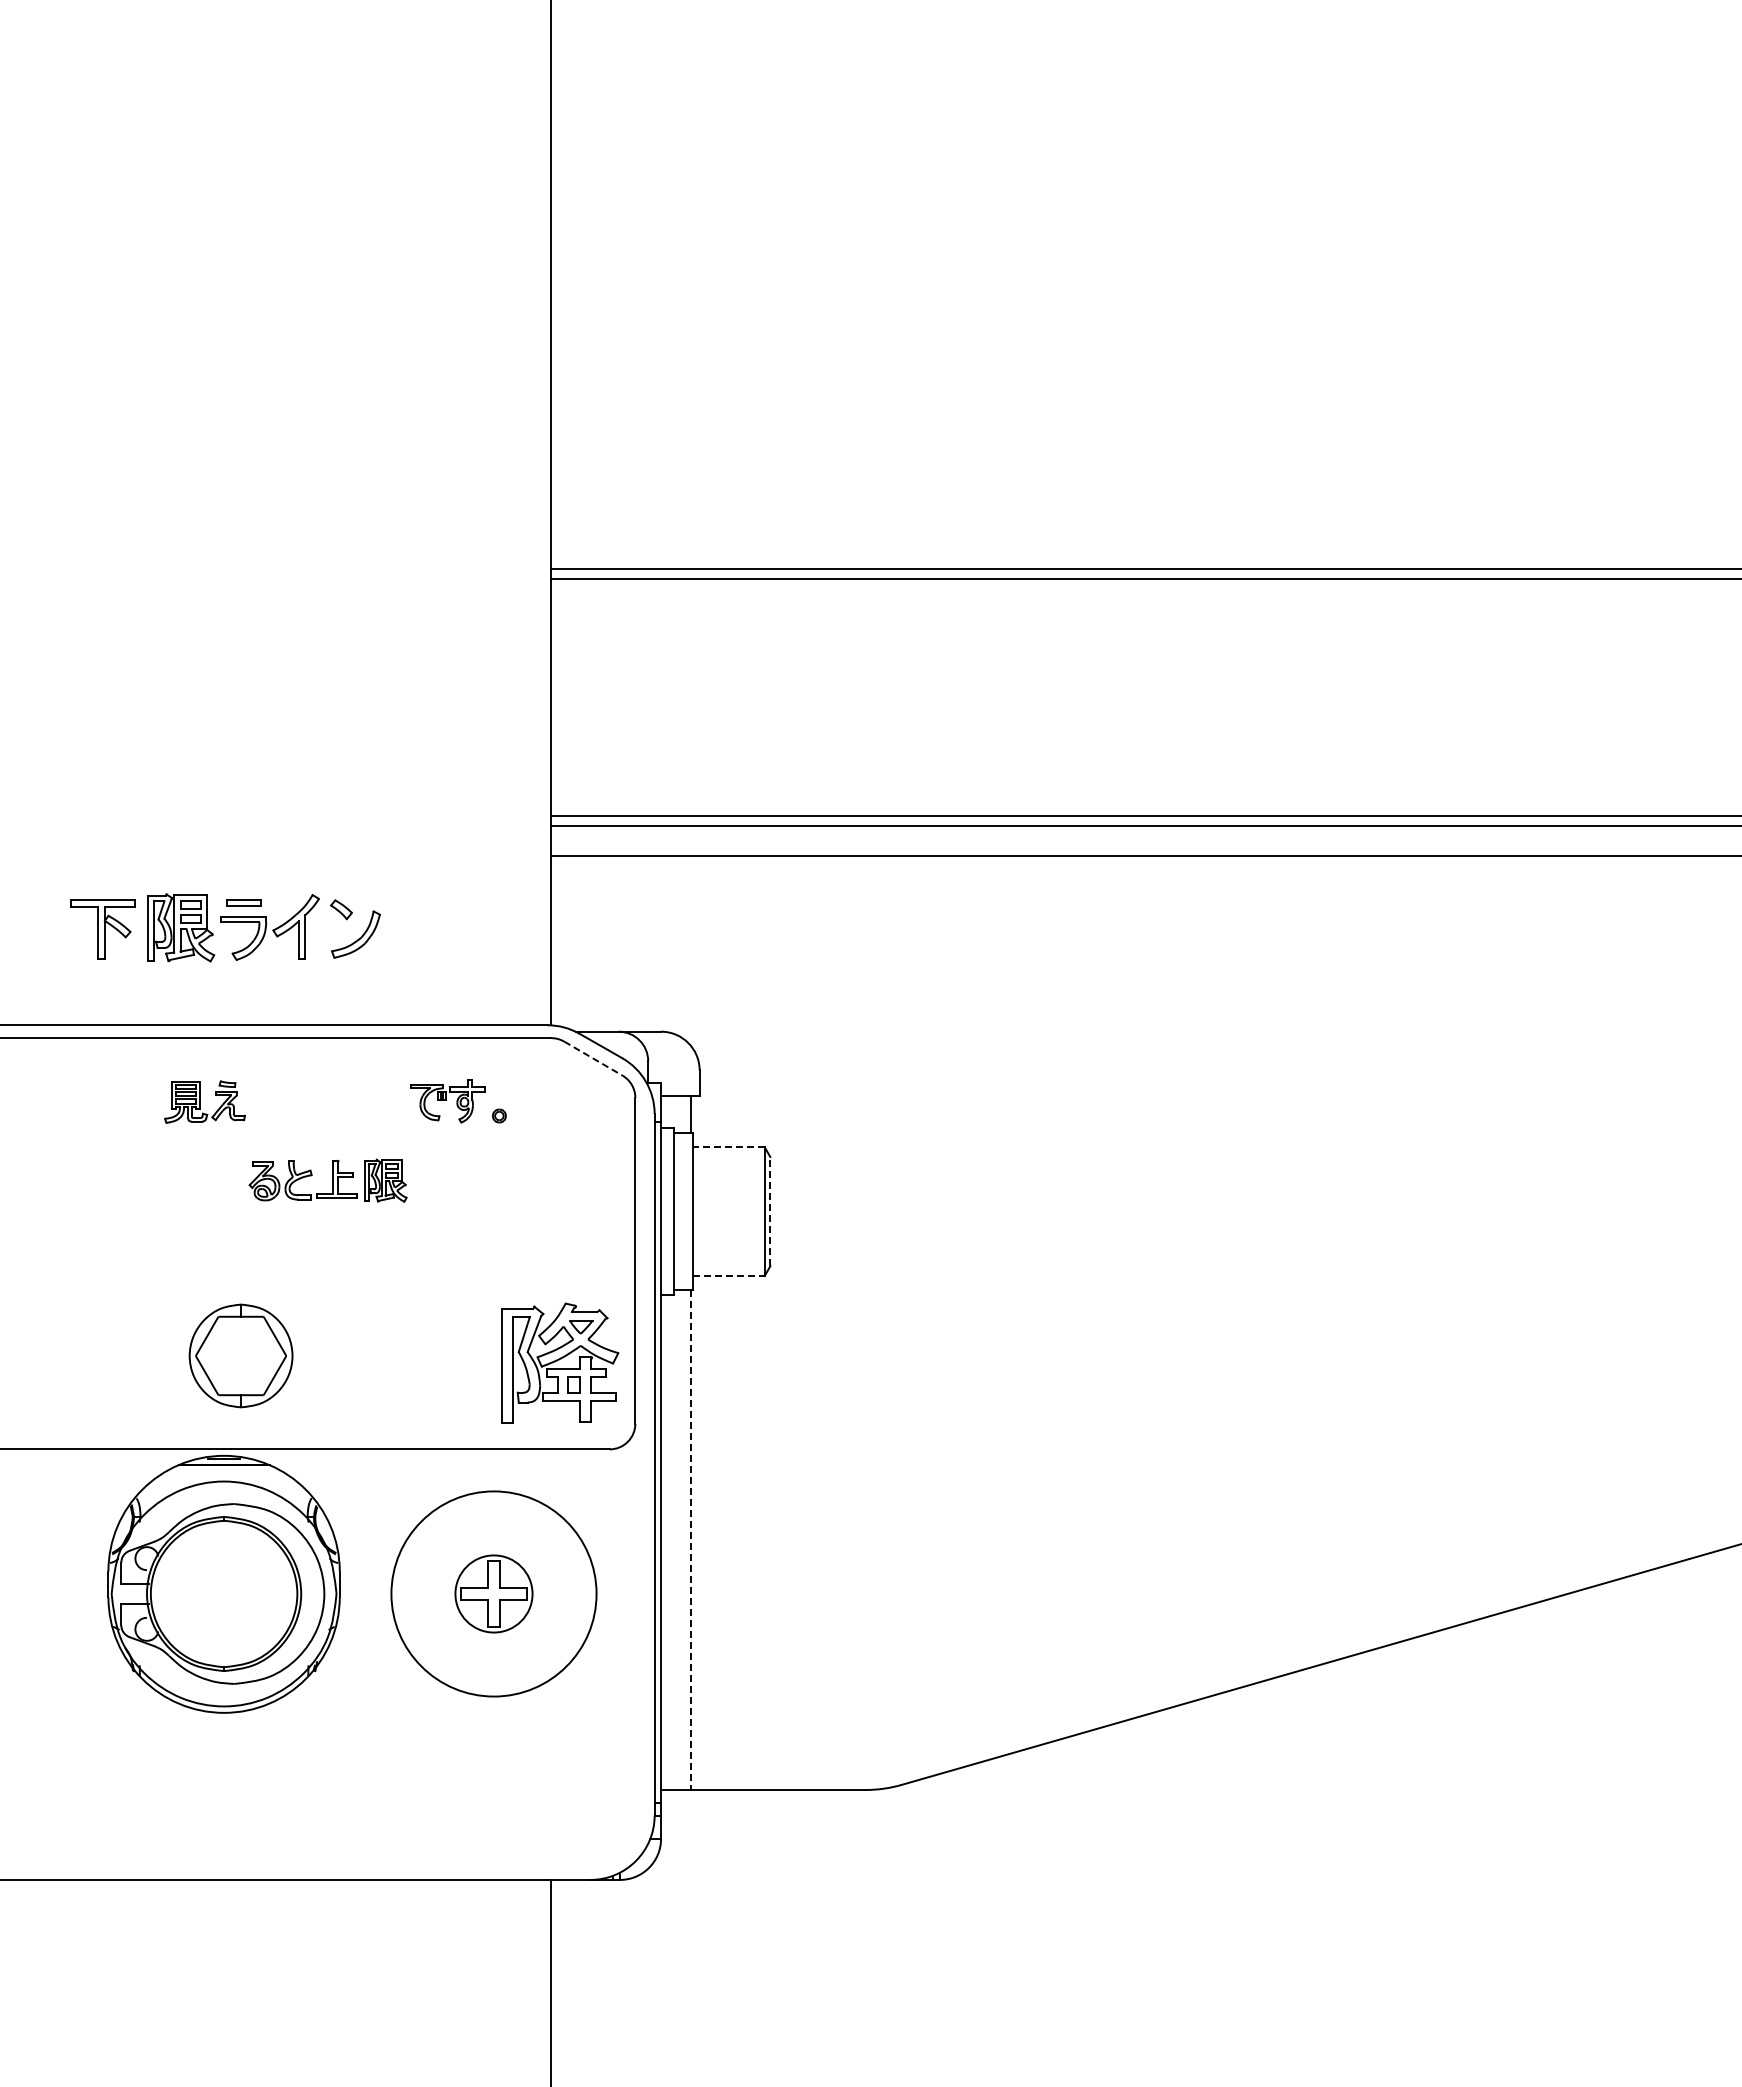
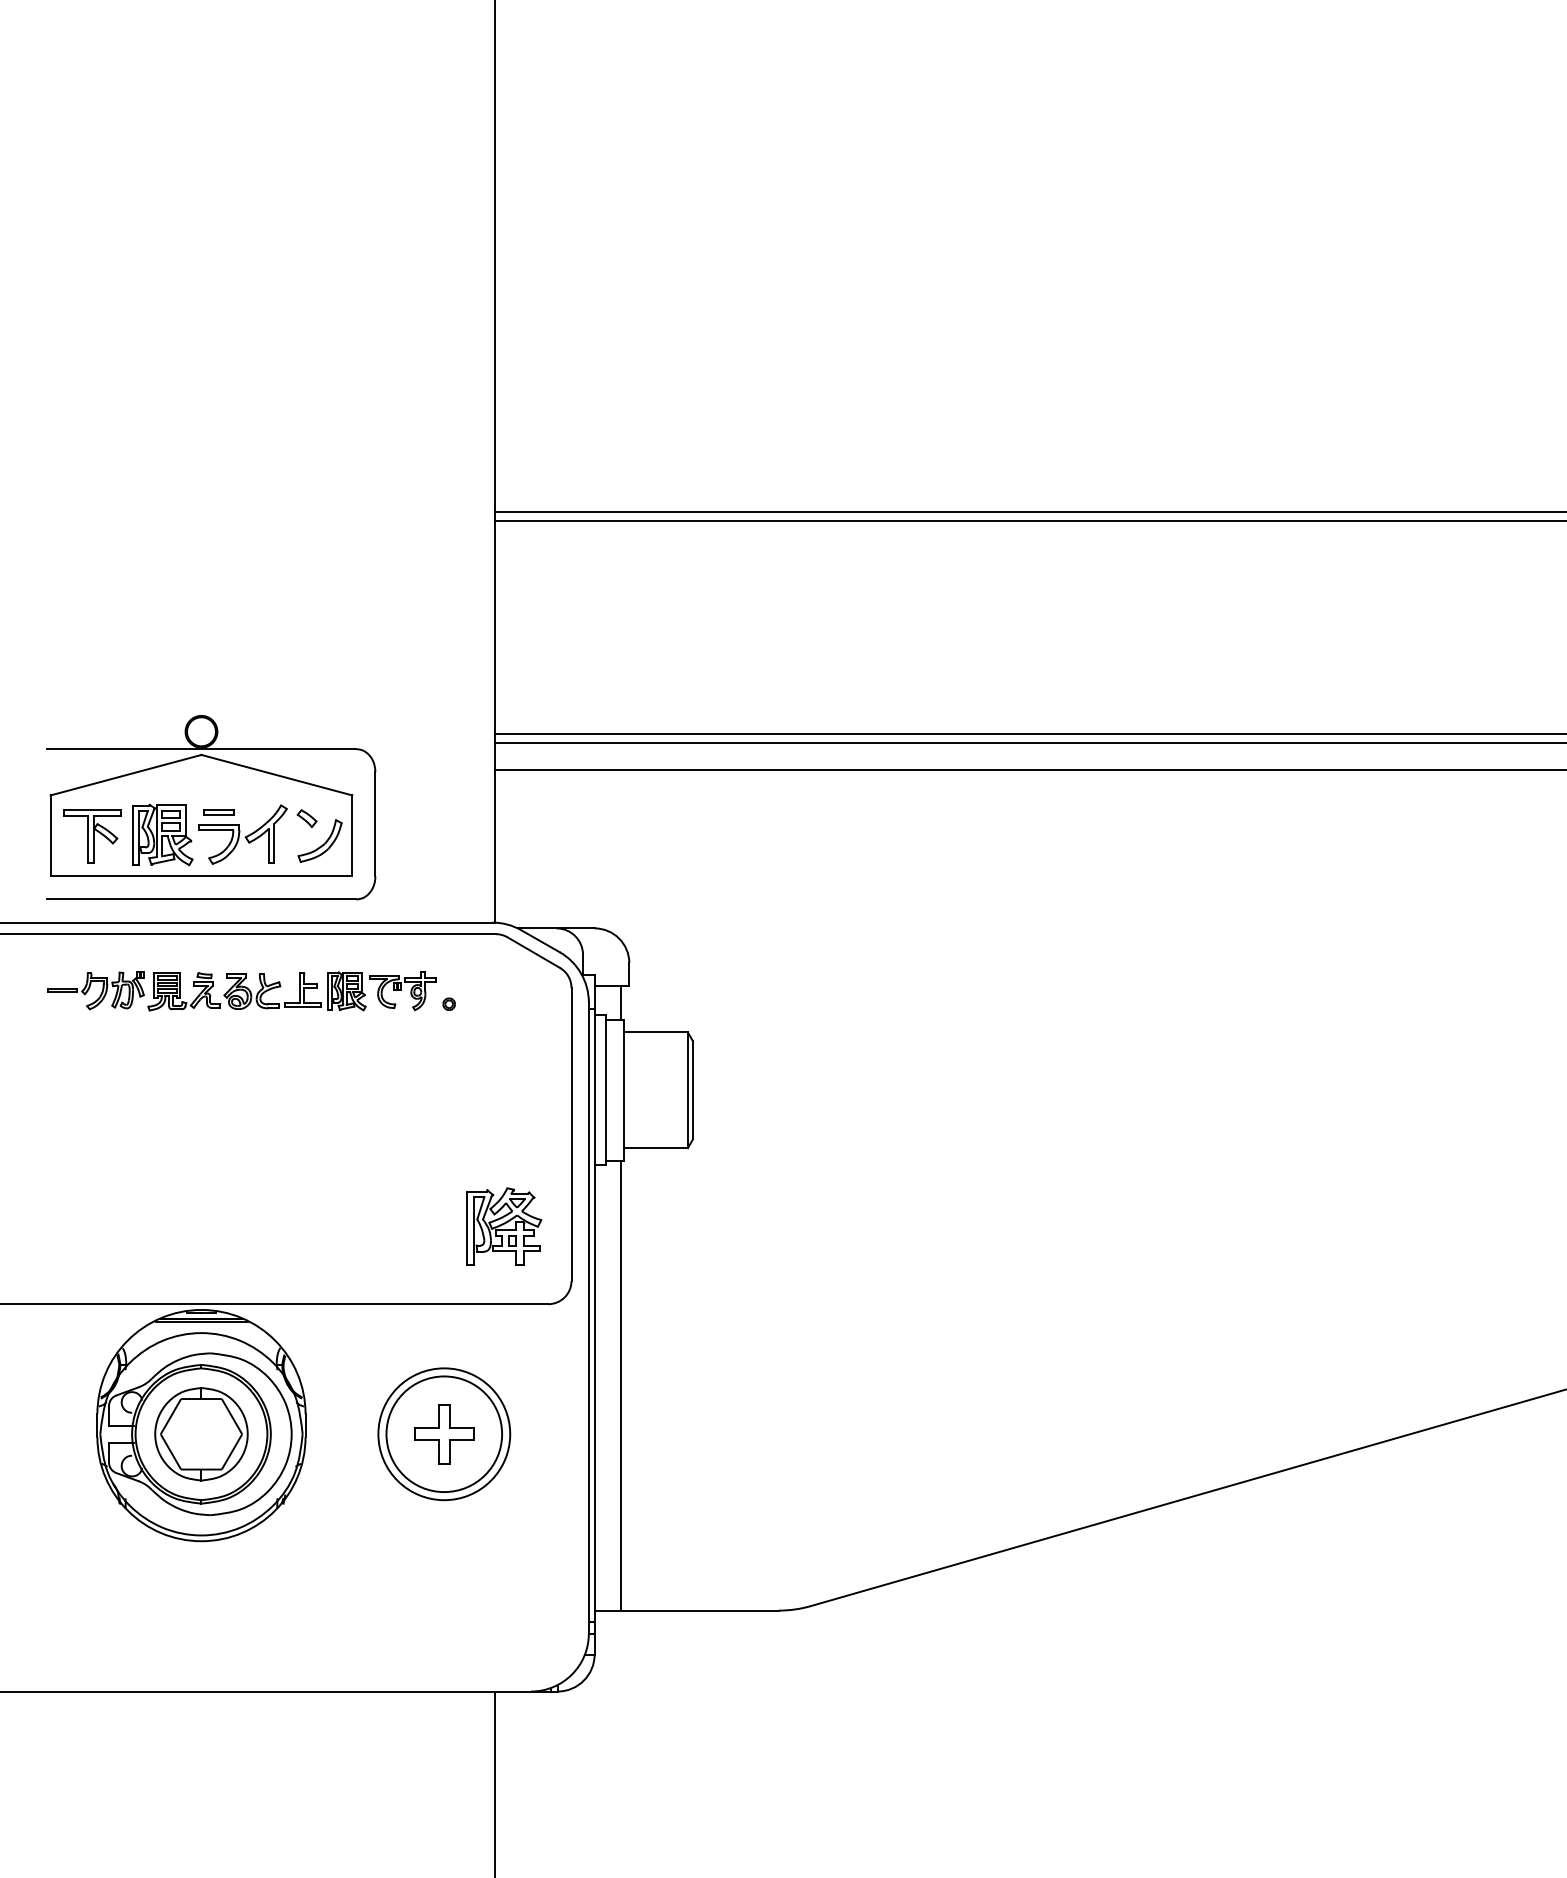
part: (234, 897) -> (210, 807), added
line: (593, 1058) -> (533, 952), dashed -> solid
part: (107, 1100) -> (96, 990), added
line: (728, 1147) -> (655, 1032), dashed -> solid
part: (327, 1180) -> (294, 991), moved
line: (770, 1211) -> (693, 1090), dashed -> solid
line: (728, 1275) -> (655, 1147), dashed -> solid
part: (240, 1355) -> (200, 1433), moved
part: (560, 1362) -> (504, 1226), size x0.71
line: (224, 1469) -> (201, 1322), added
line: (690, 1540) -> (621, 1386), dashed -> solid
circle: (493, 1593) -> (443, 1433), size x0.71
circle: (493, 1593) -> (443, 1433), size x1.67

